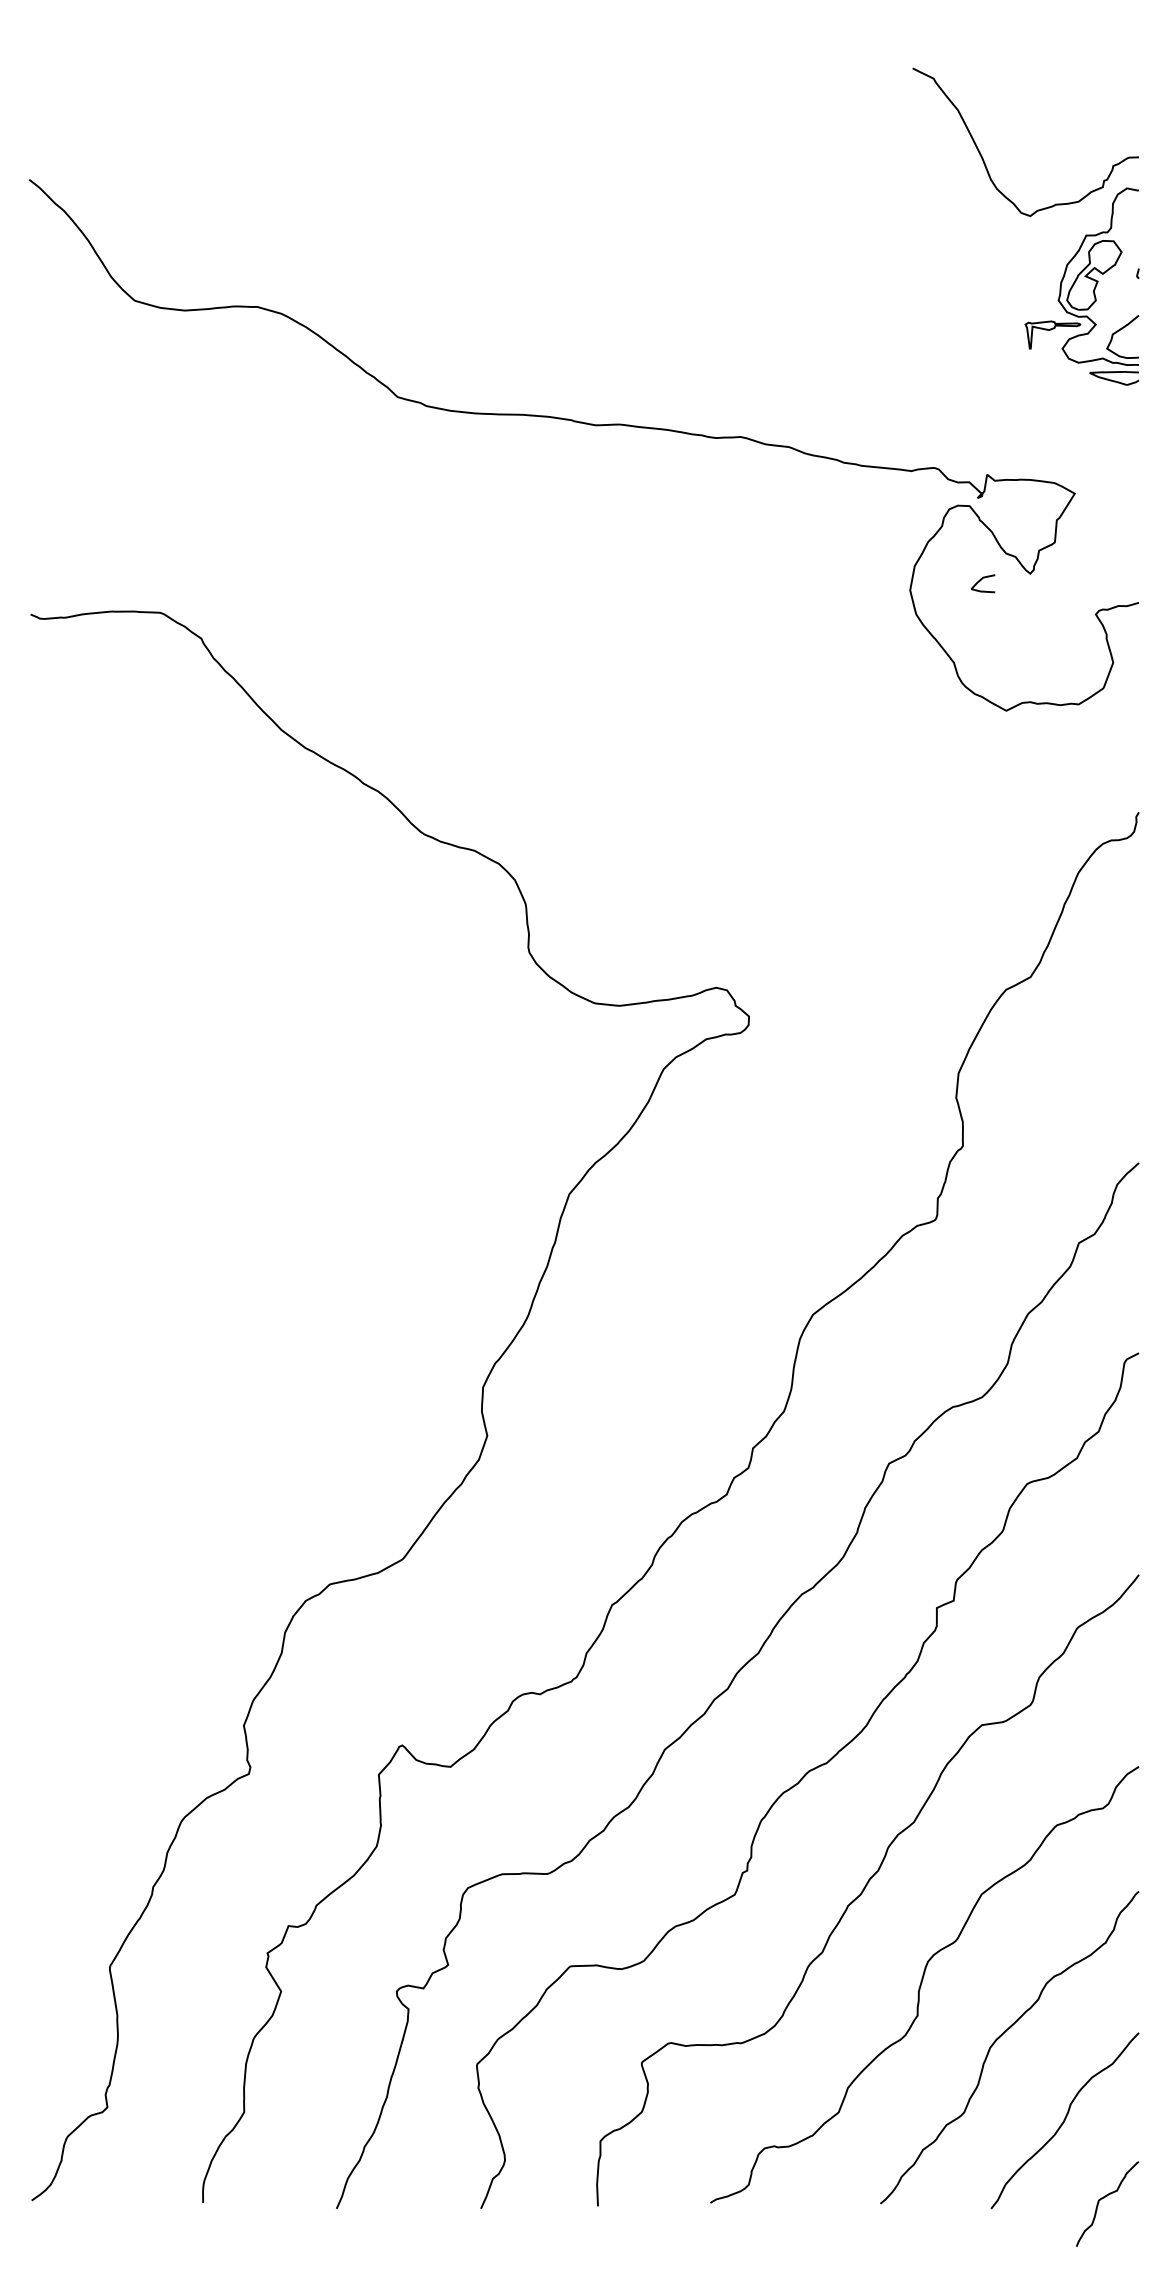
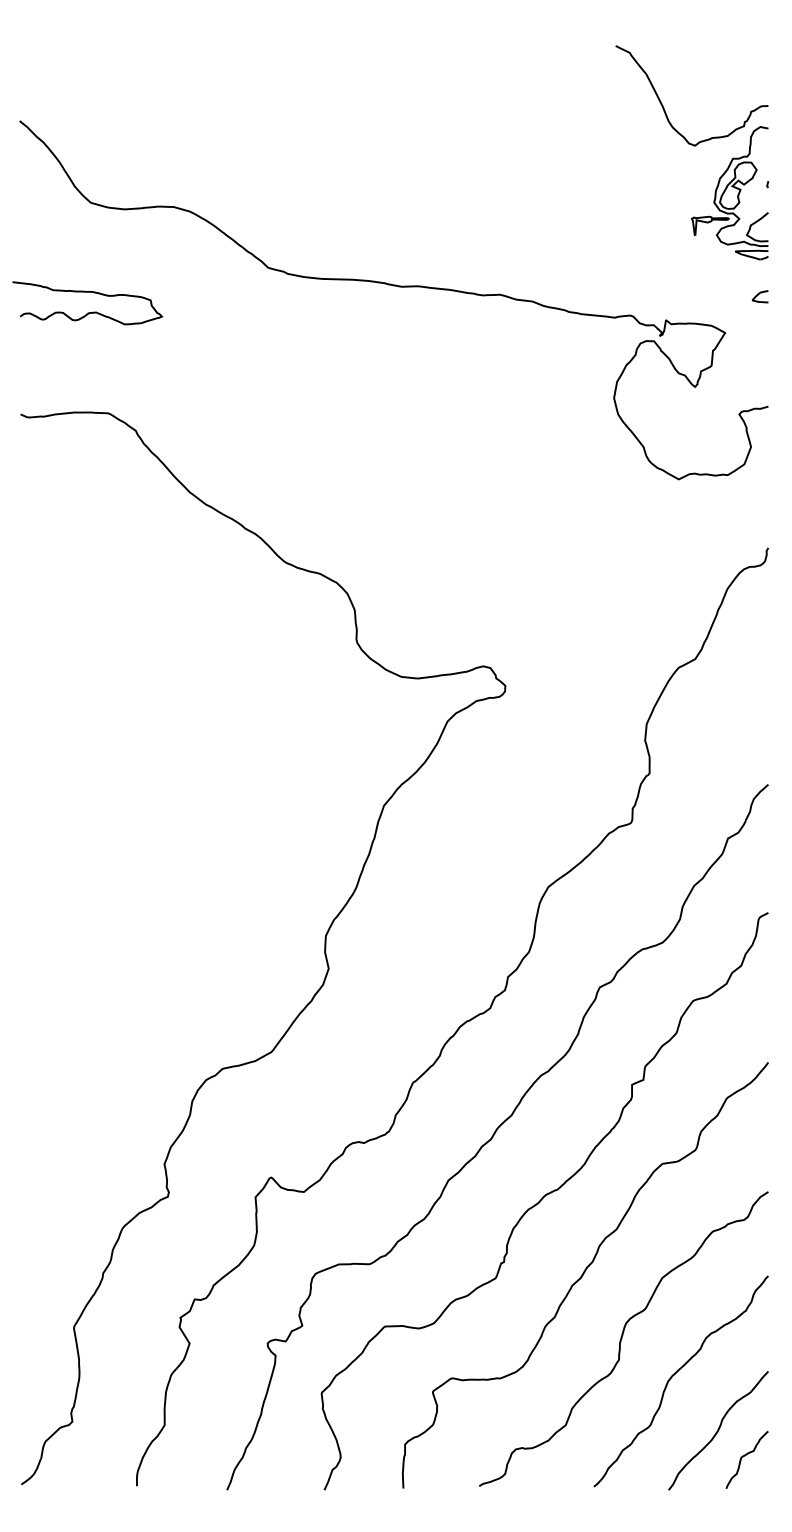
curve: (131, 463) -> (88, 312), added
curve: (980, 581) -> (758, 295), moved
curve: (1104, 2198) -> (745, 1456), moved

